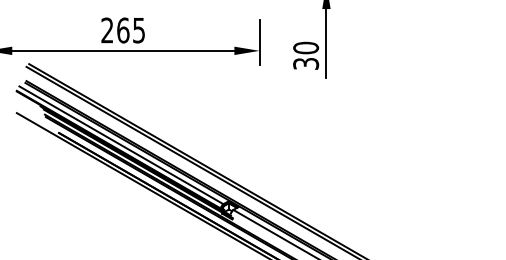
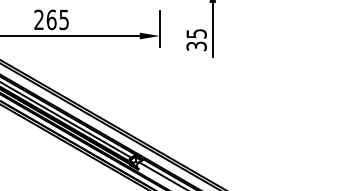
text: (306, 47) -> (196, 33), 30 -> 35

